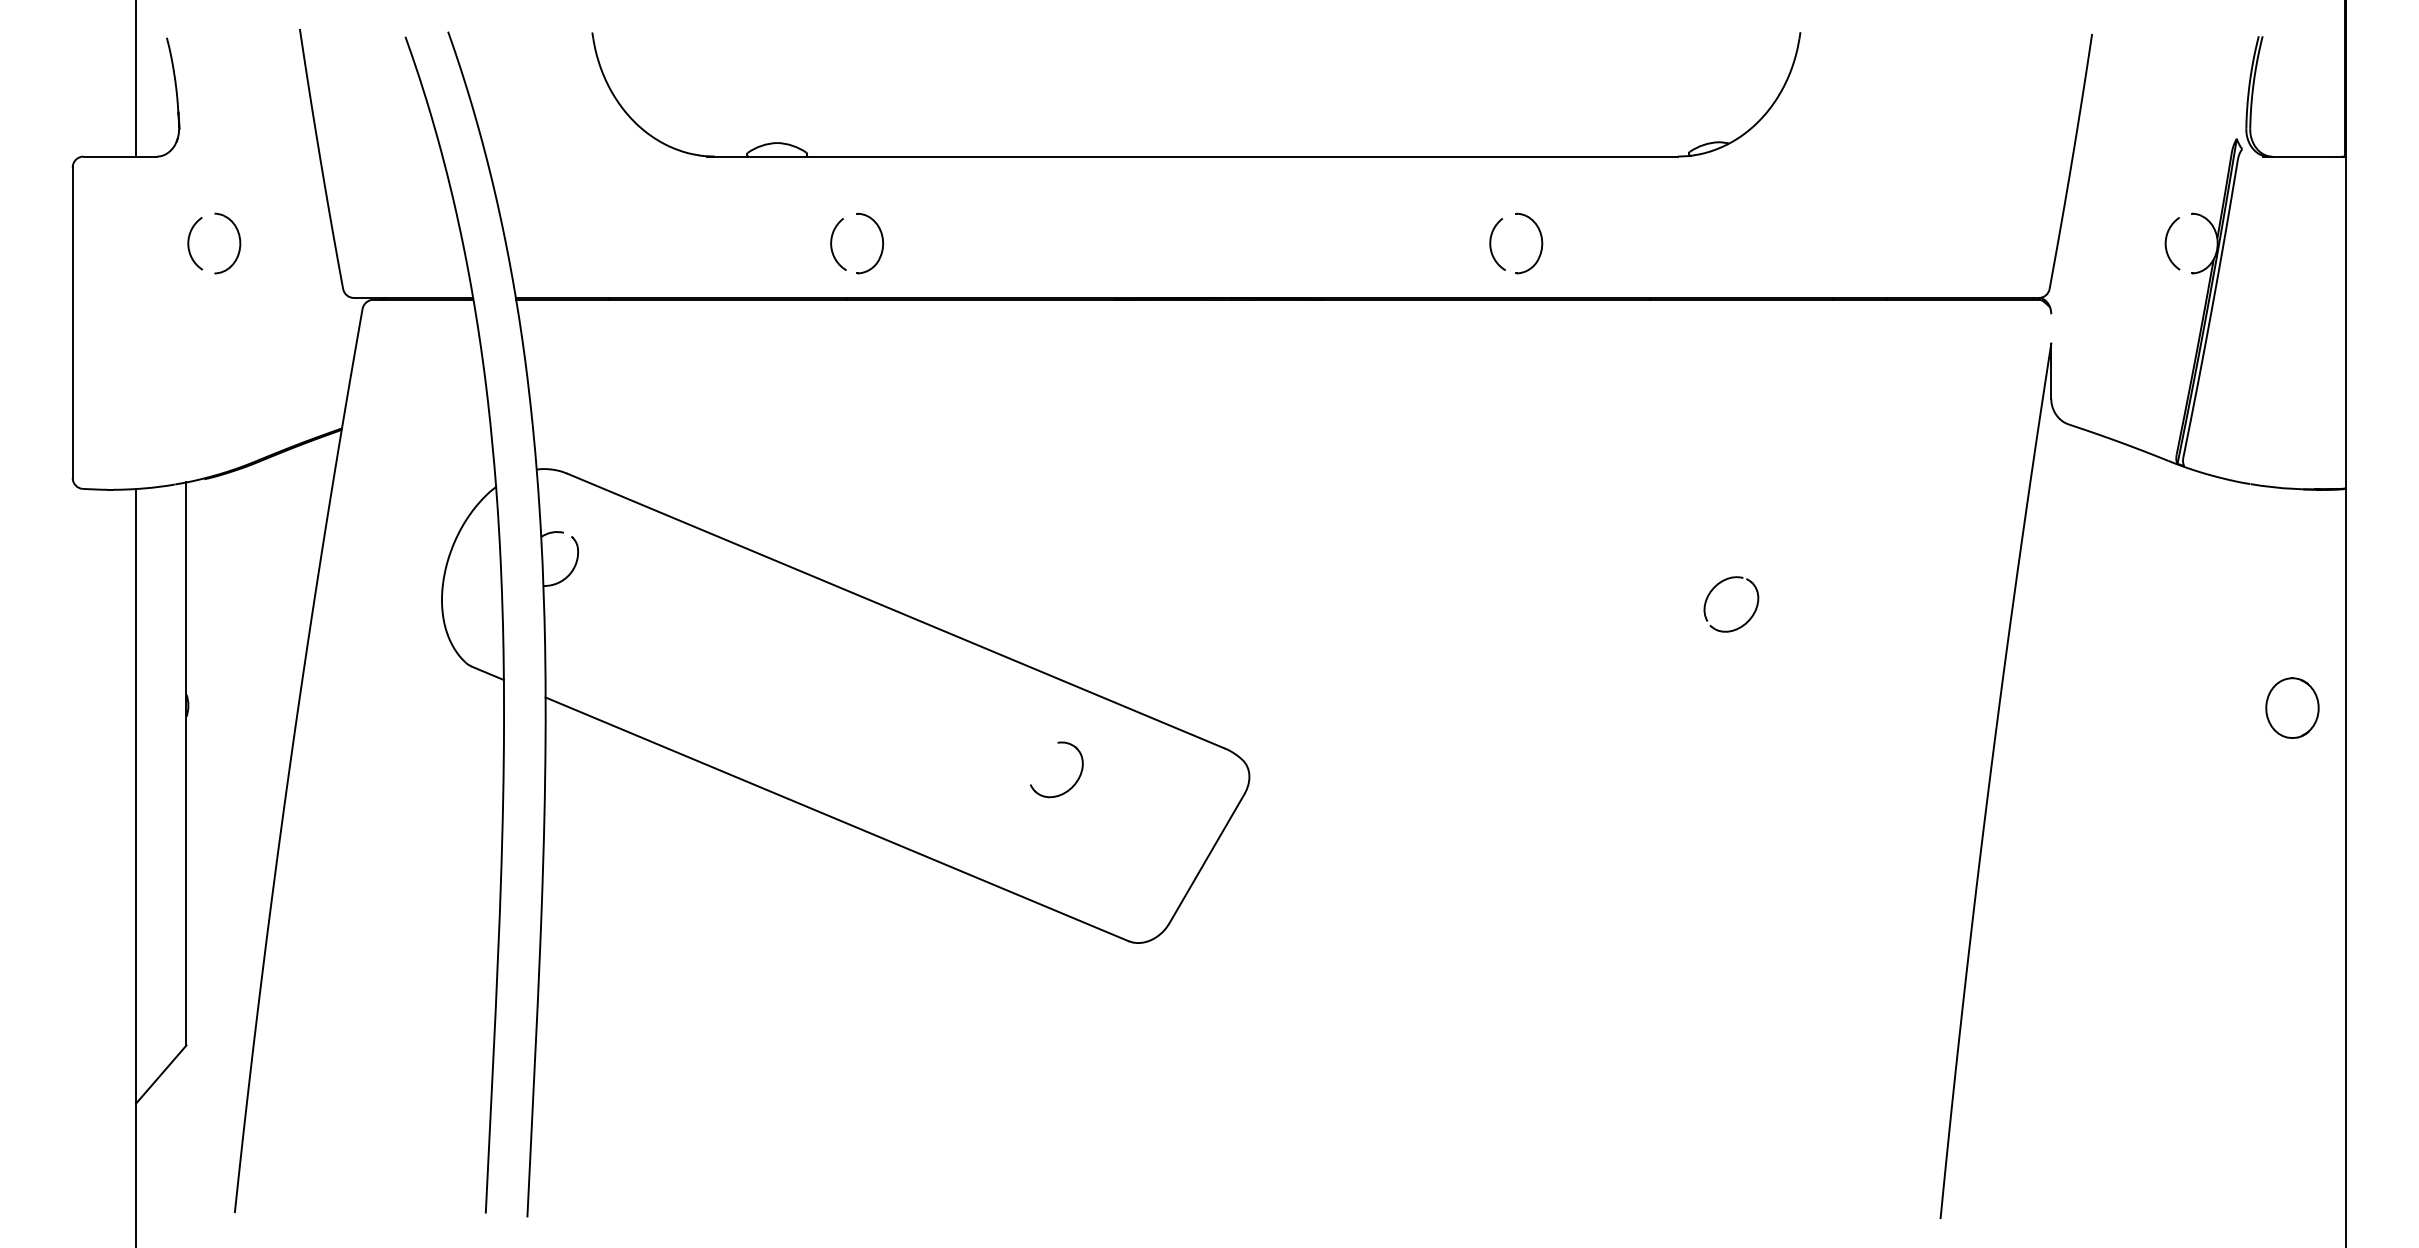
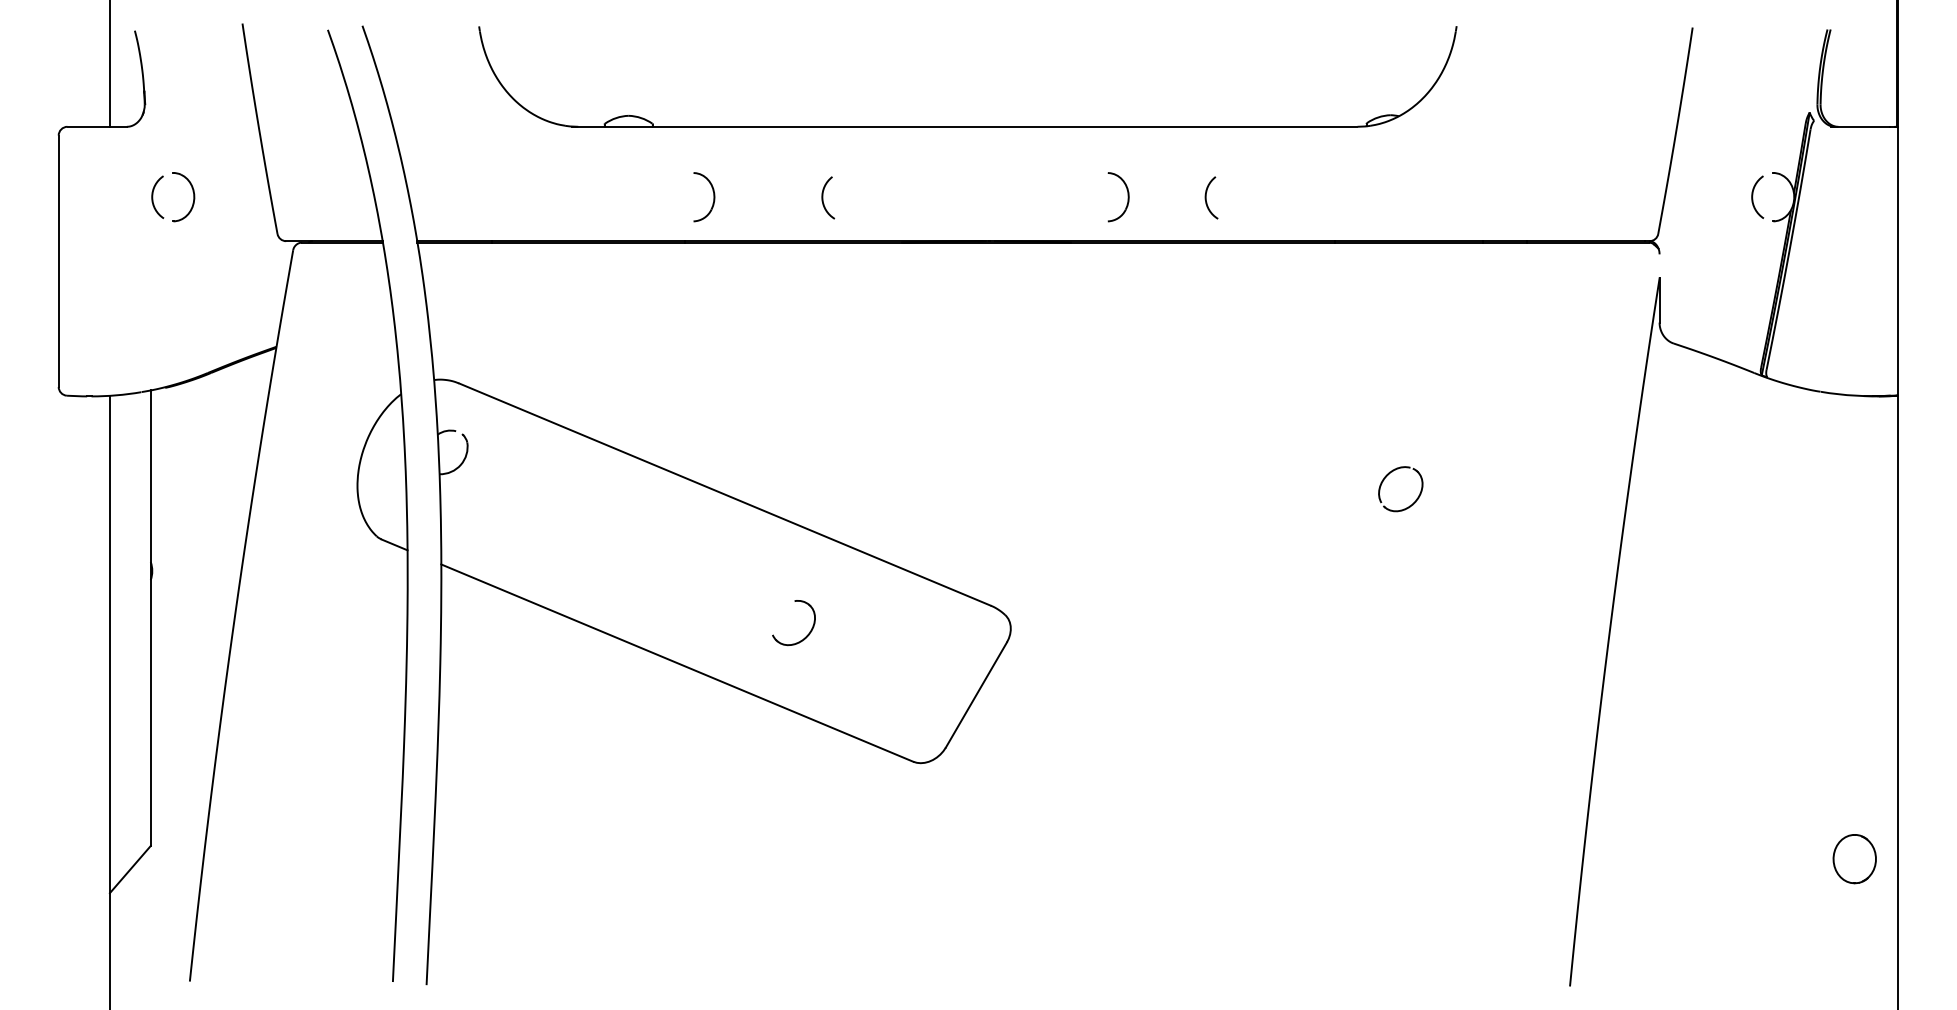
arc: (832, 243) -> (823, 197), moved
part: (1540, 243) -> (1127, 197), moved
part: (2292, 708) -> (1854, 859), moved
part: (1072, 785) -> (806, 635), moved

